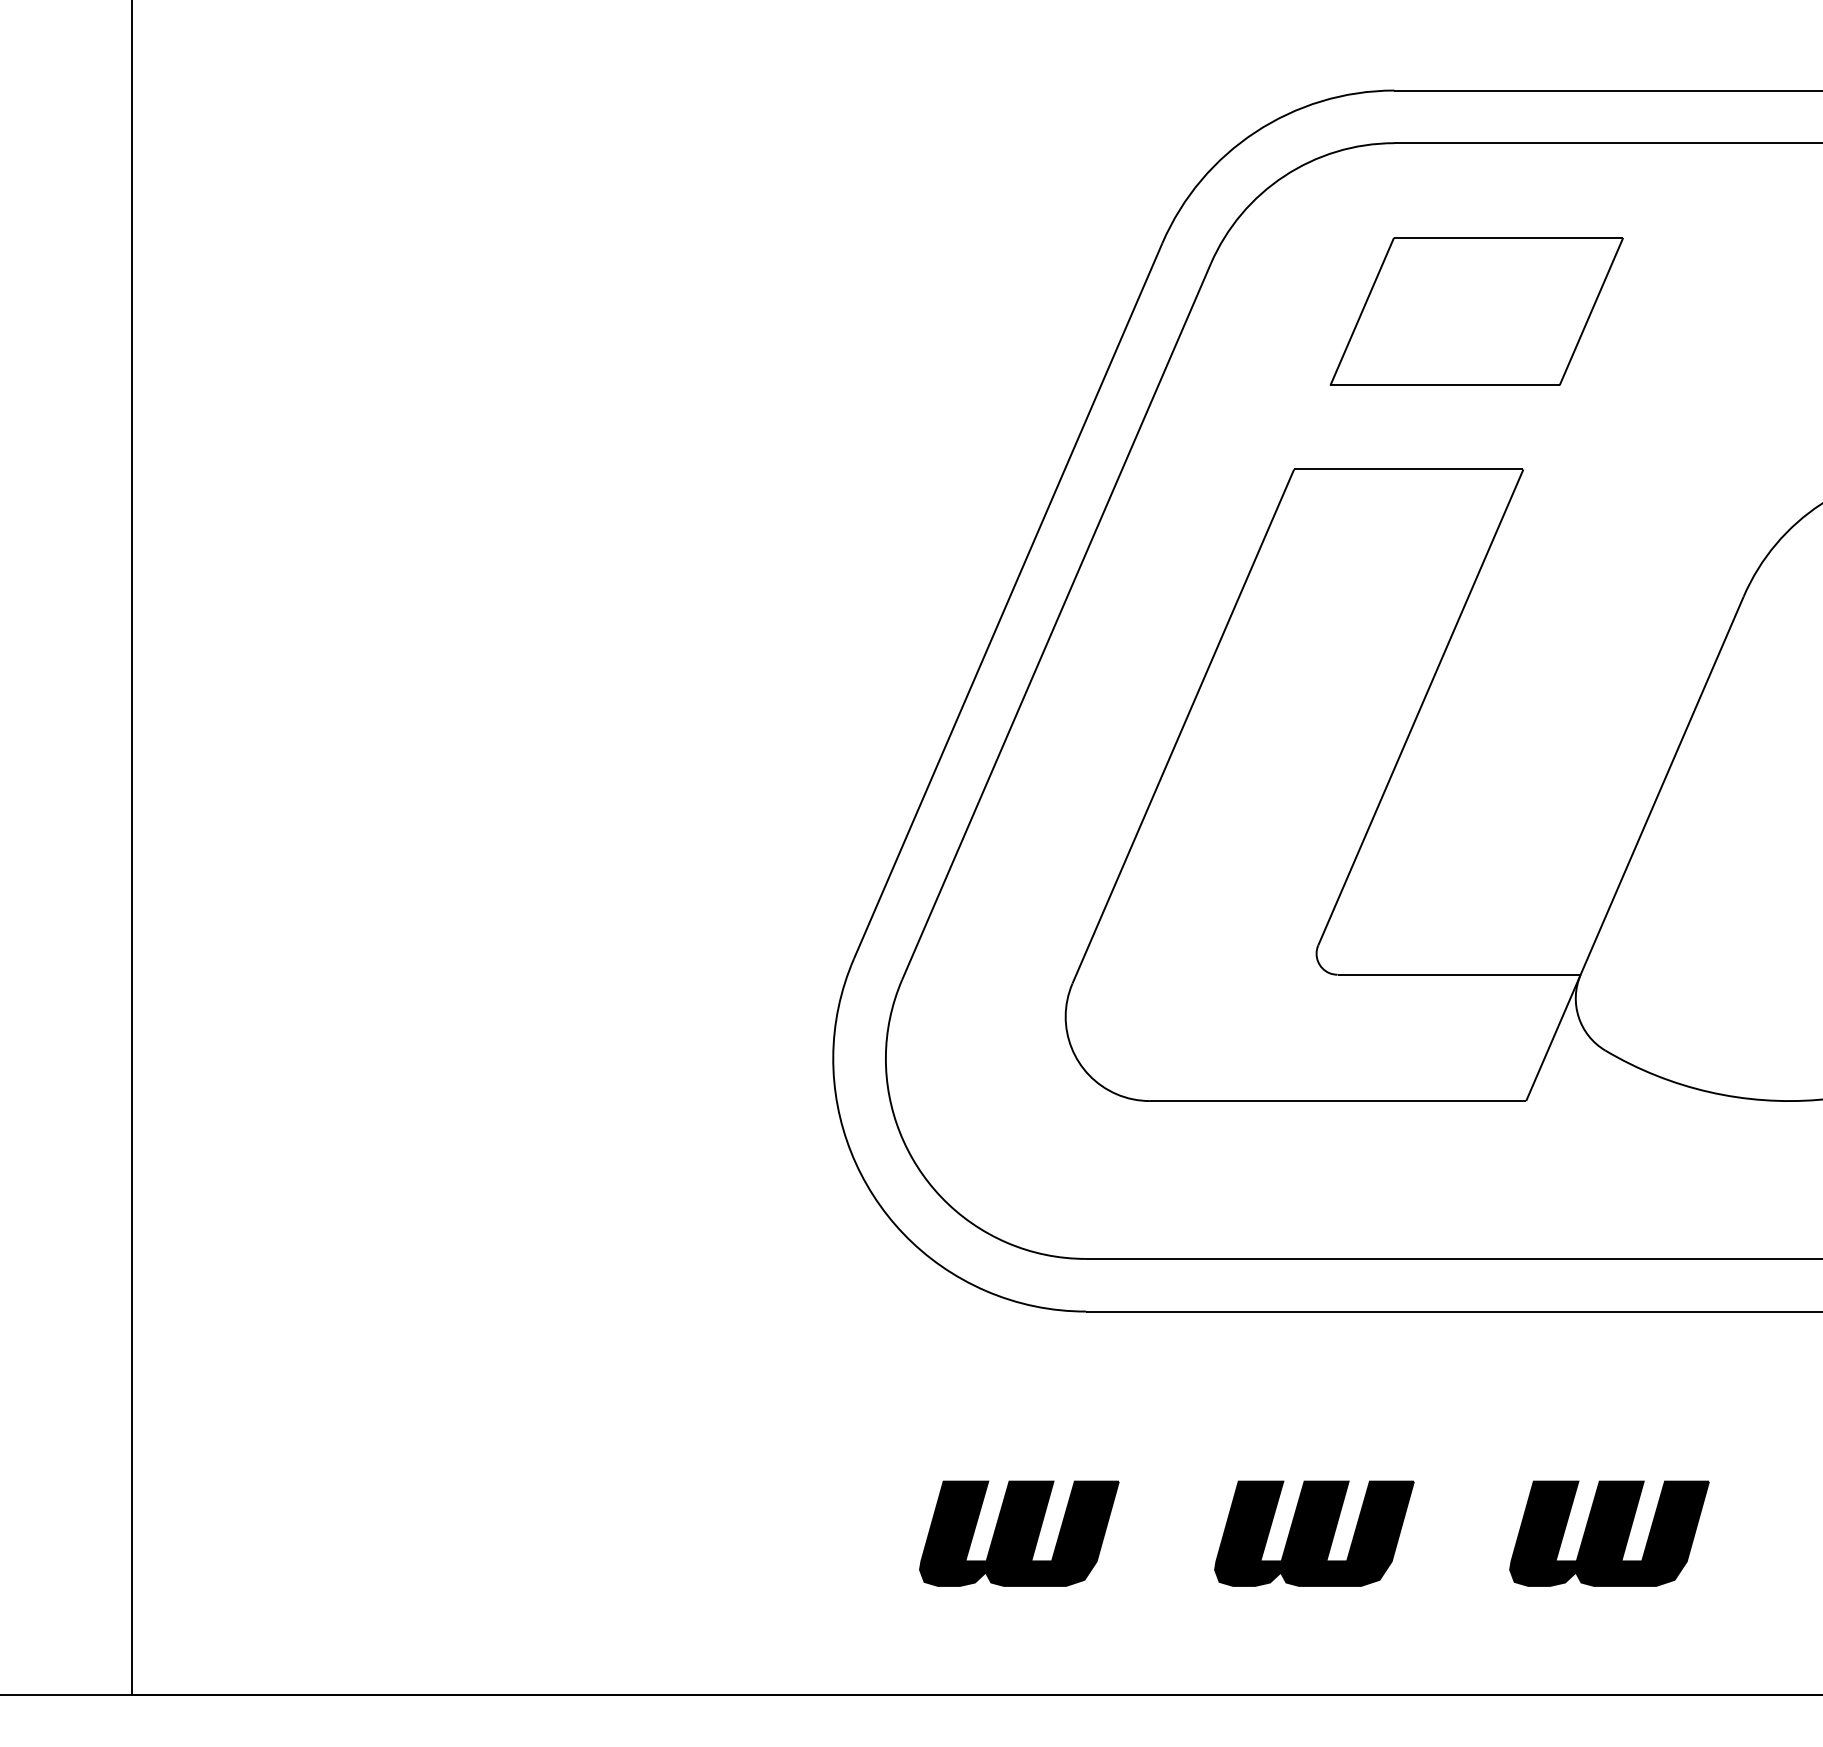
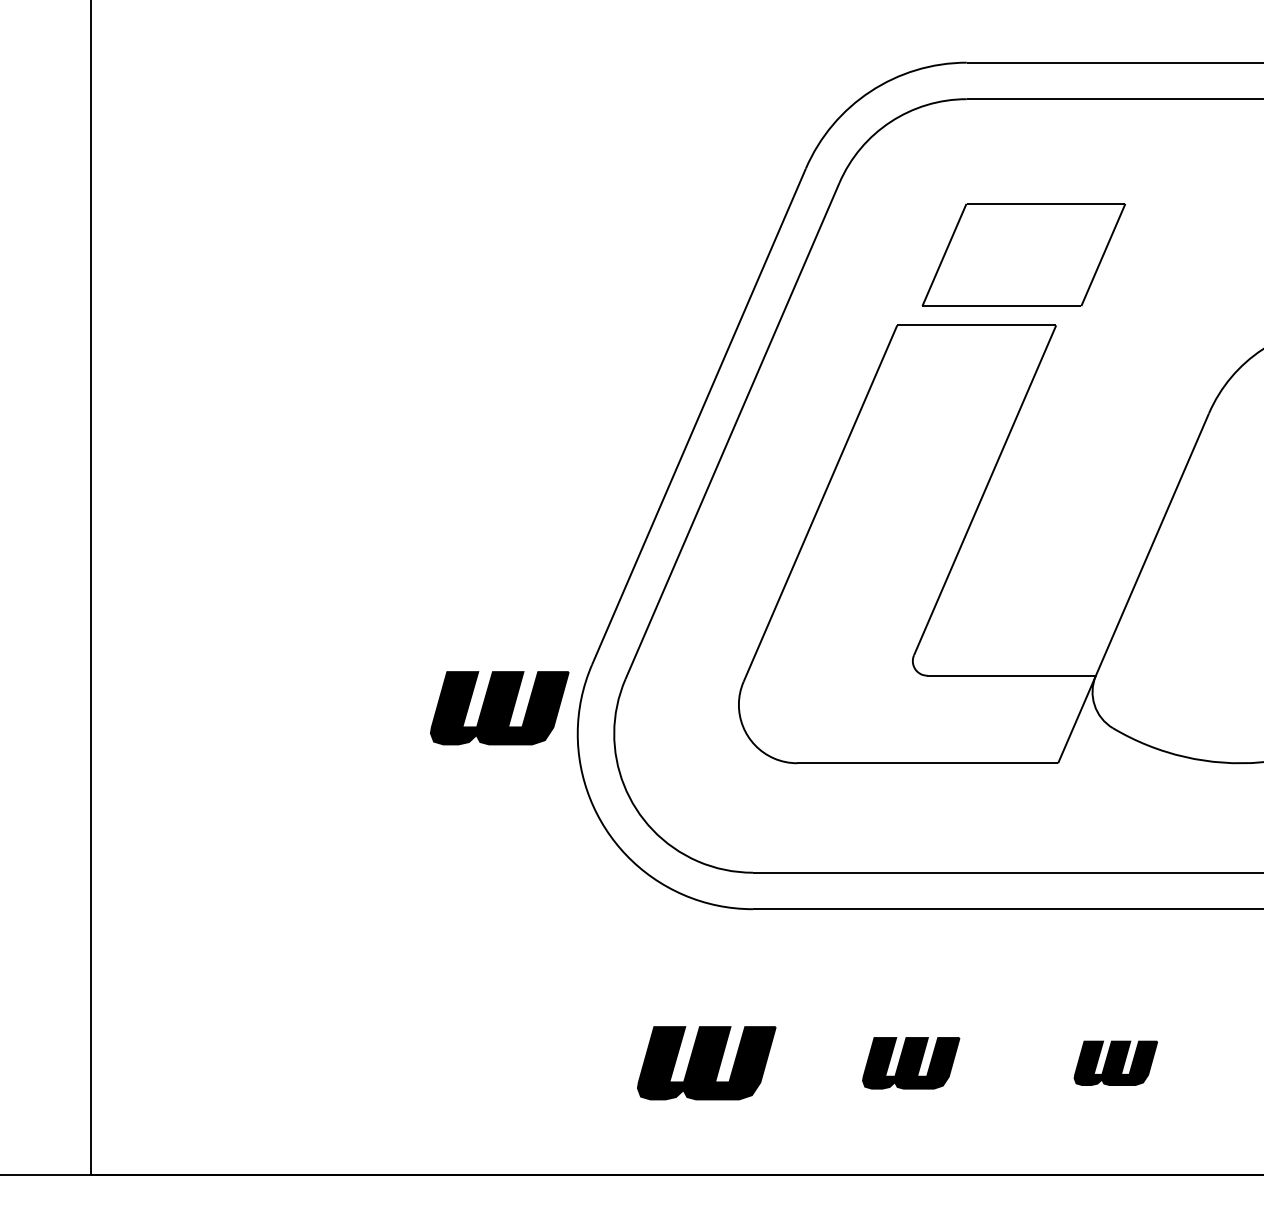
part: (1476, 310) -> (1023, 254), moved
part: (720, 1022) -> (499, 708), added
part: (1313, 1534) -> (910, 1063), size x0.7
part: (1608, 1534) -> (1115, 1063), size x0.6

